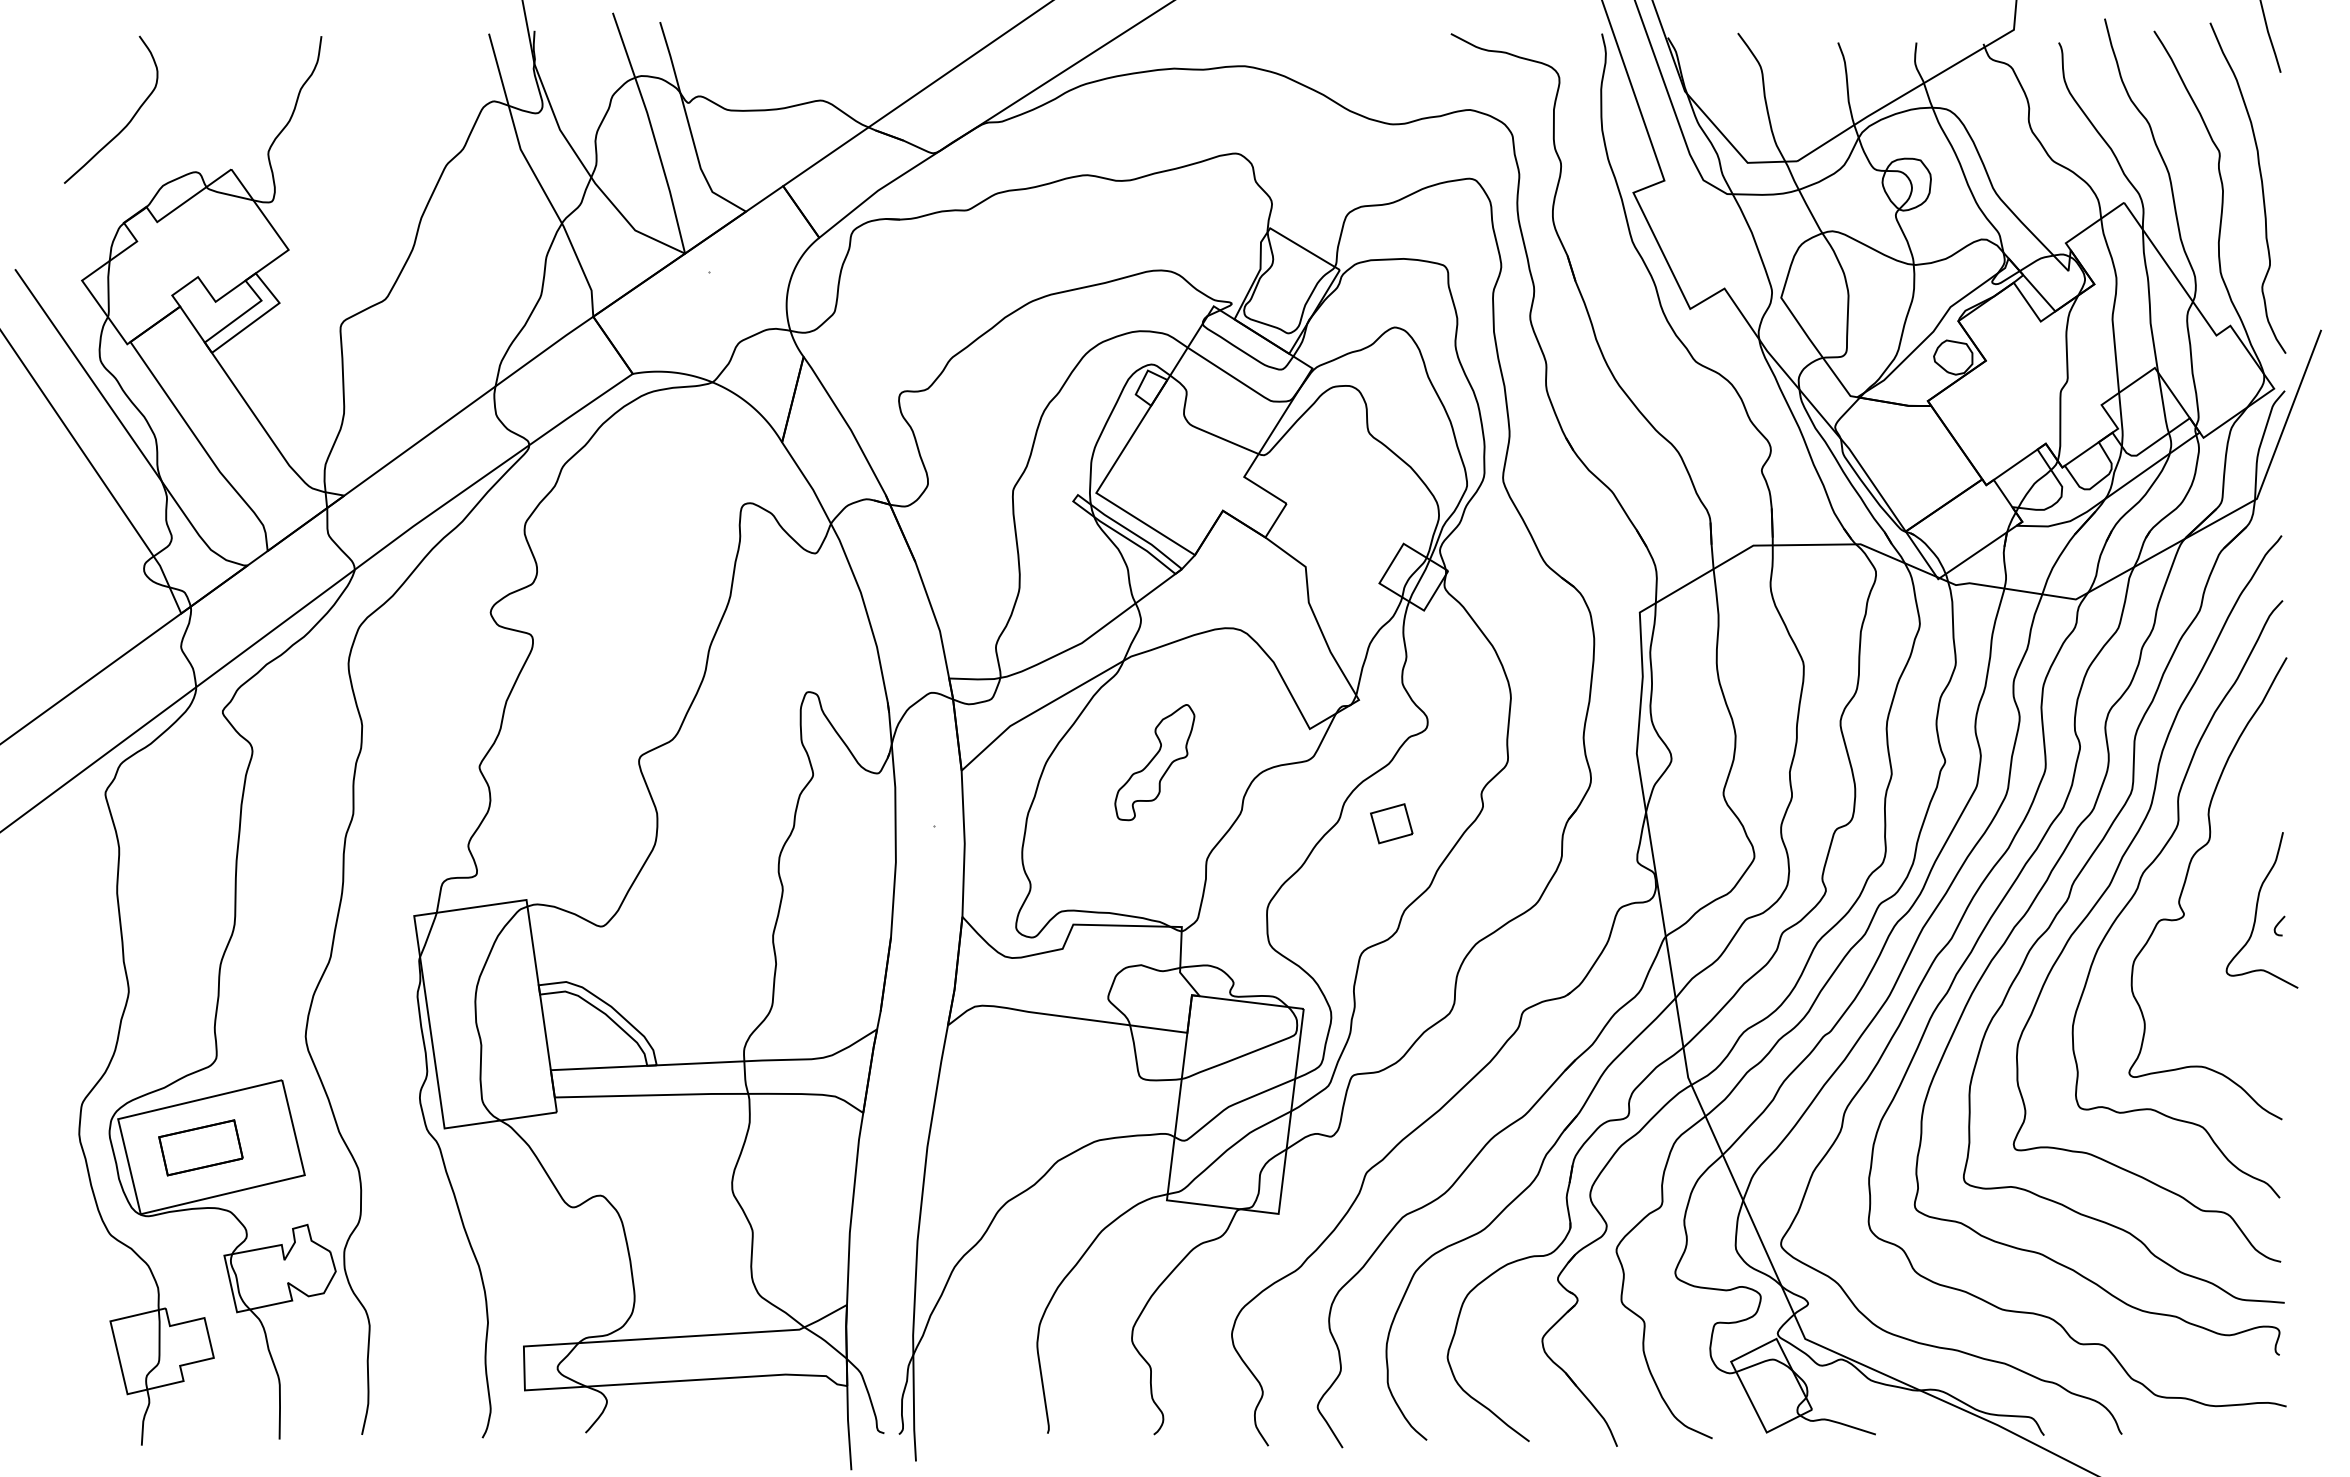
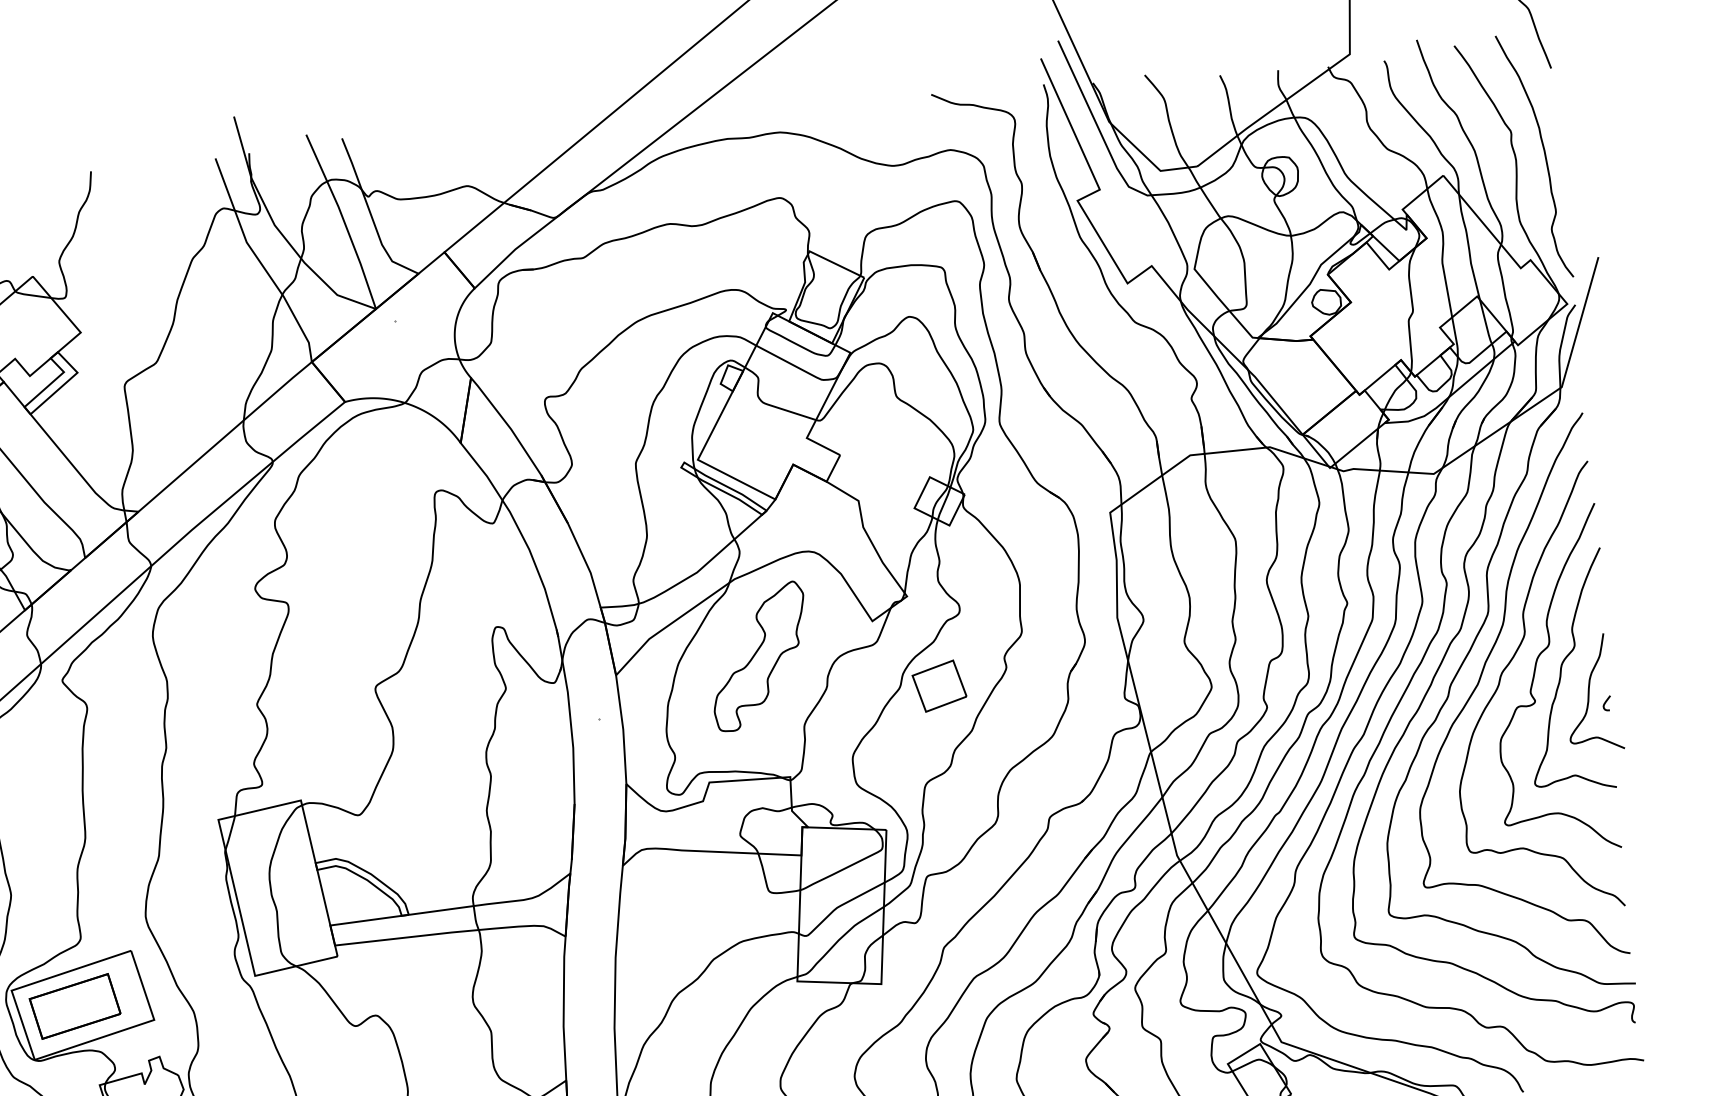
part: (1154, 762) -> (759, 656), size x1.67
part: (1391, 823) -> (939, 686), size x1.67
curve: (2223, 875) -> (1561, 669), added
part: (200, 1147) -> (74, 1006), size x1.43

